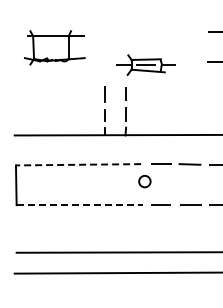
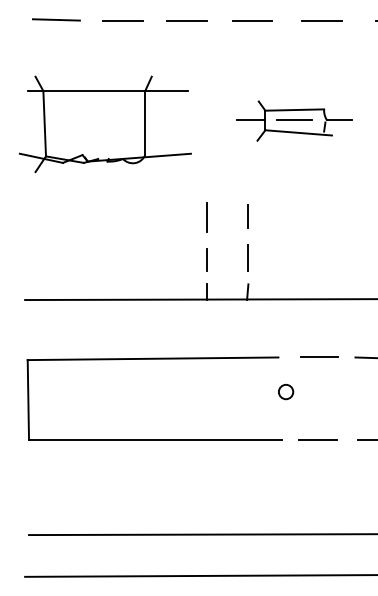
part: (54, 47) -> (104, 123), size x1.43
part: (145, 64) -> (293, 119), moved
line: (78, 164) -> (152, 358), dashed -> solid
circle: (144, 180) -> (285, 390), size x0.62
line: (80, 205) -> (156, 440), dashed -> solid

